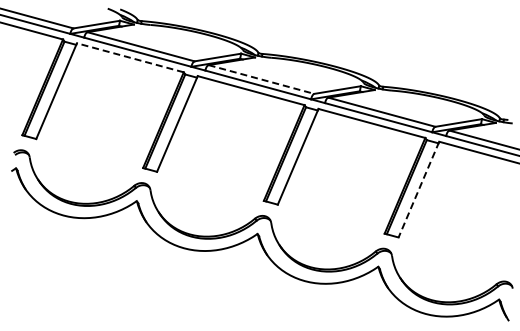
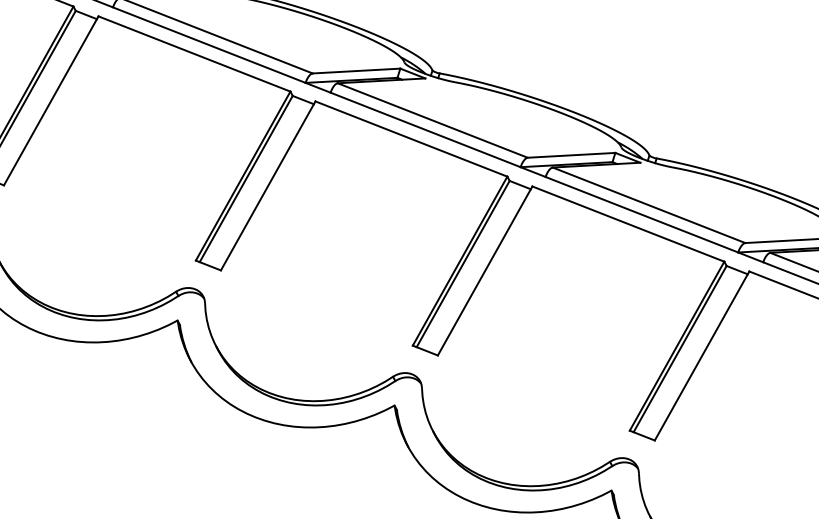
line: (129, 57) -> (192, 53), dashed -> solid
line: (261, 79) -> (432, 120), dashed -> solid
line: (418, 190) -> (701, 357), dashed -> solid

